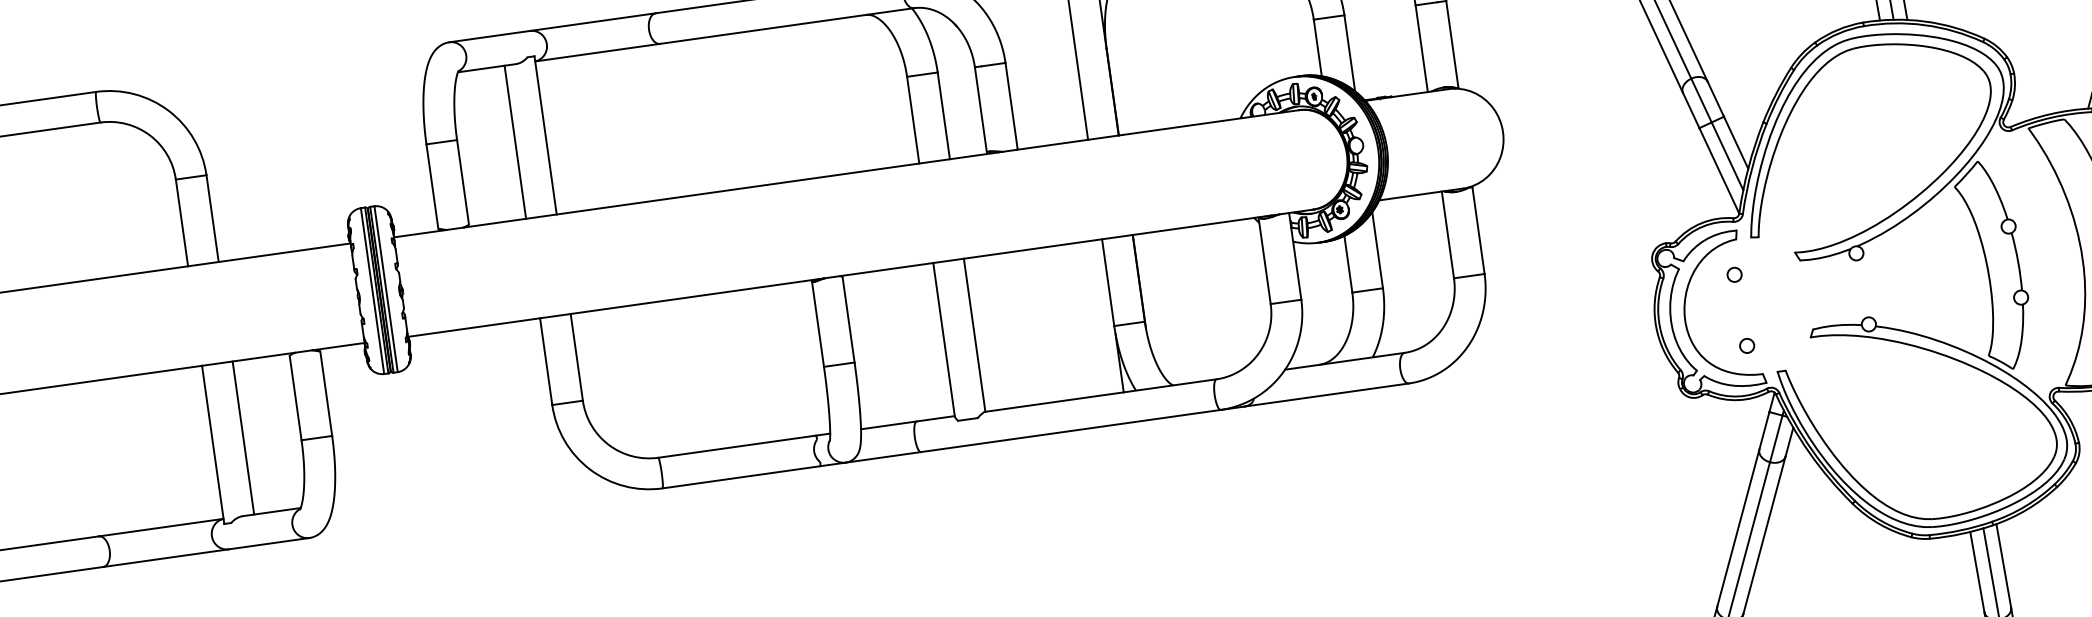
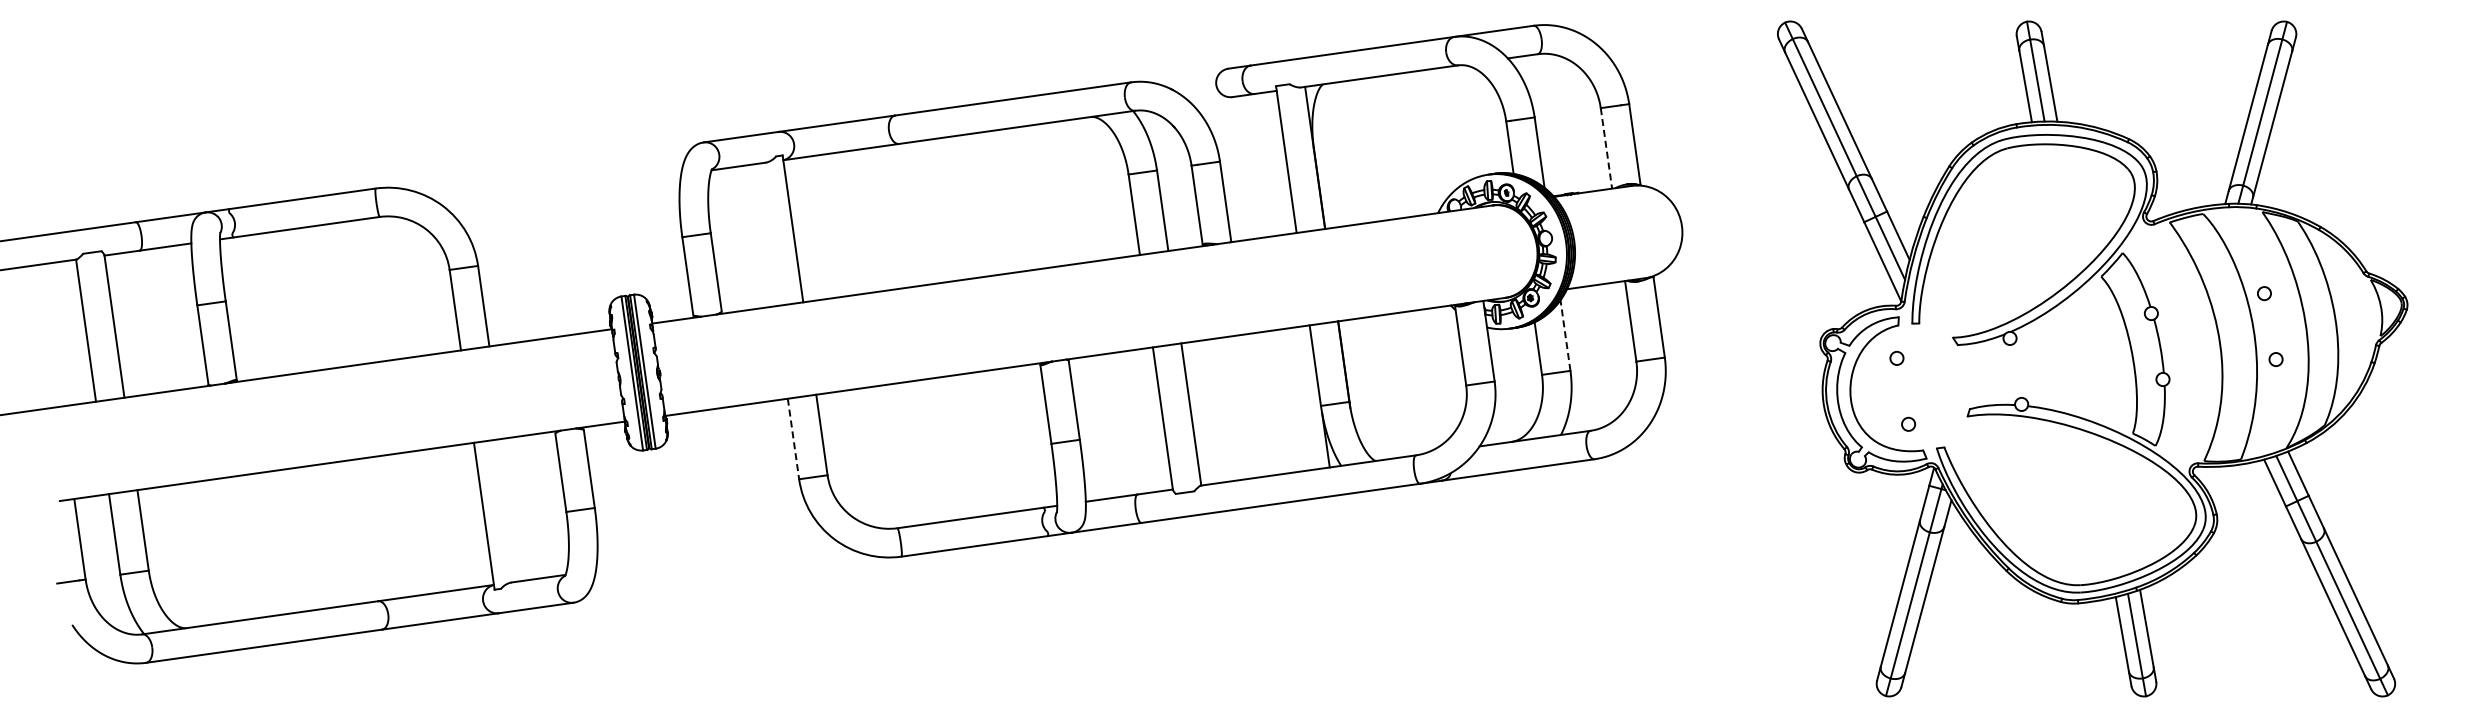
line: (1421, 48) -> (1606, 148), solid -> dashed
line: (514, 142) -> (764, 235), removed
line: (1377, 250) -> (1565, 335), solid -> dashed
line: (546, 362) -> (793, 439), solid -> dashed
line: (243, 437) -> (512, 509), removed

